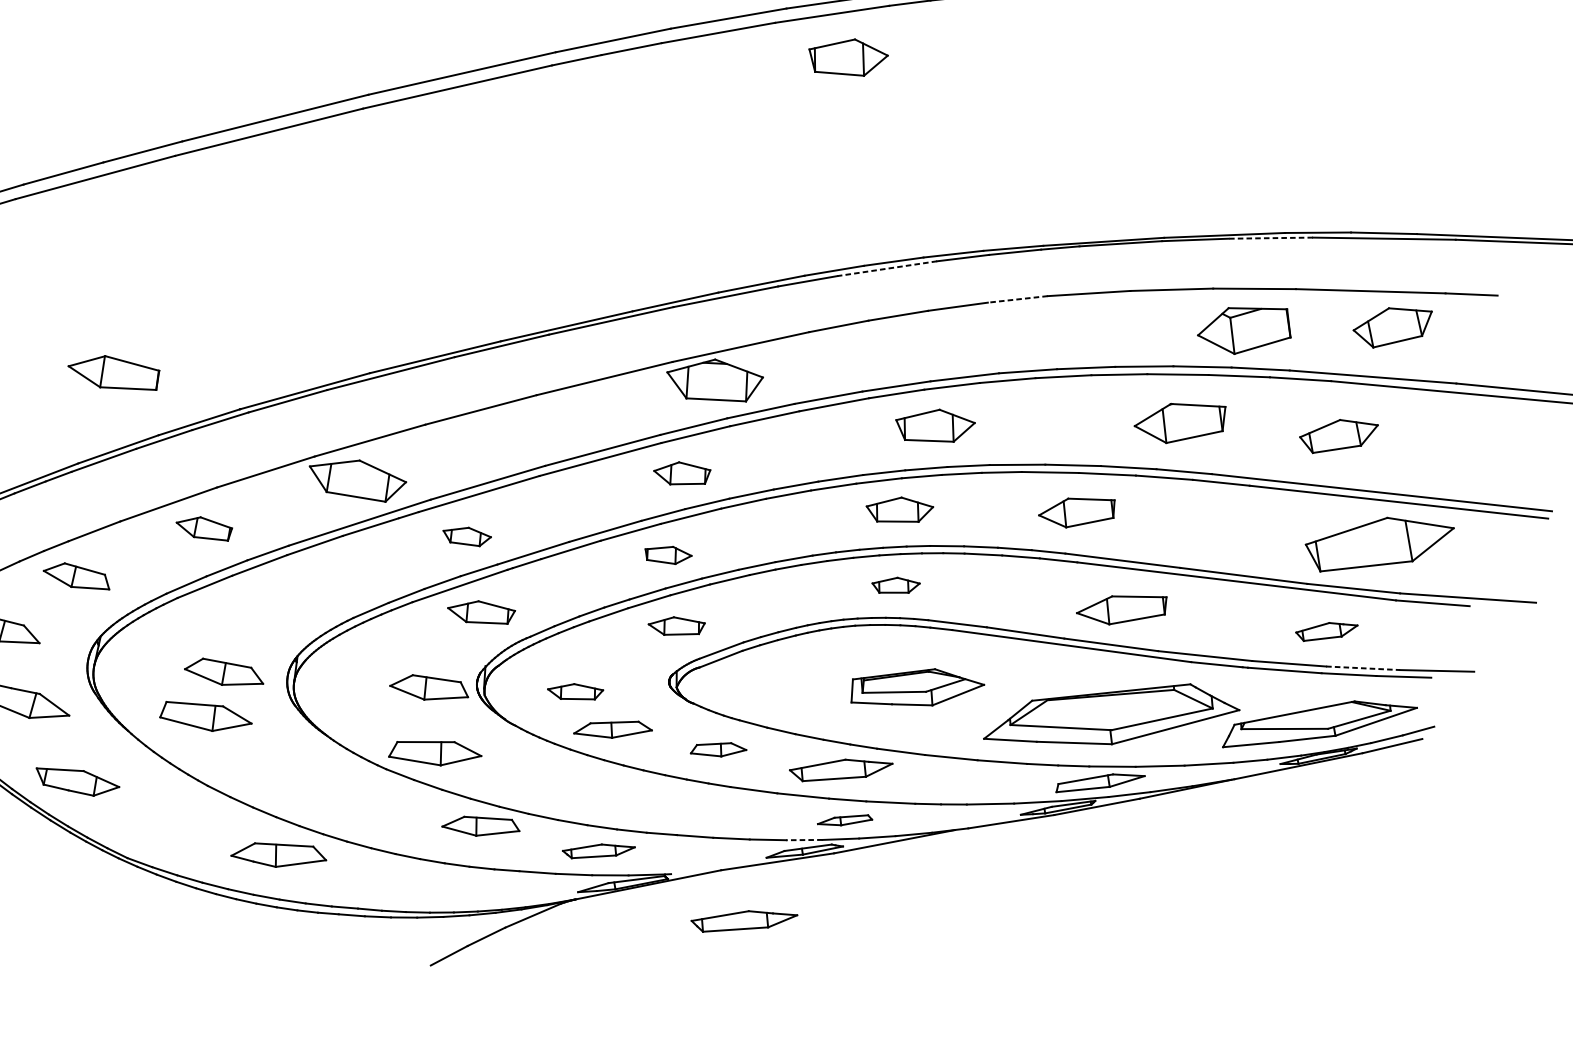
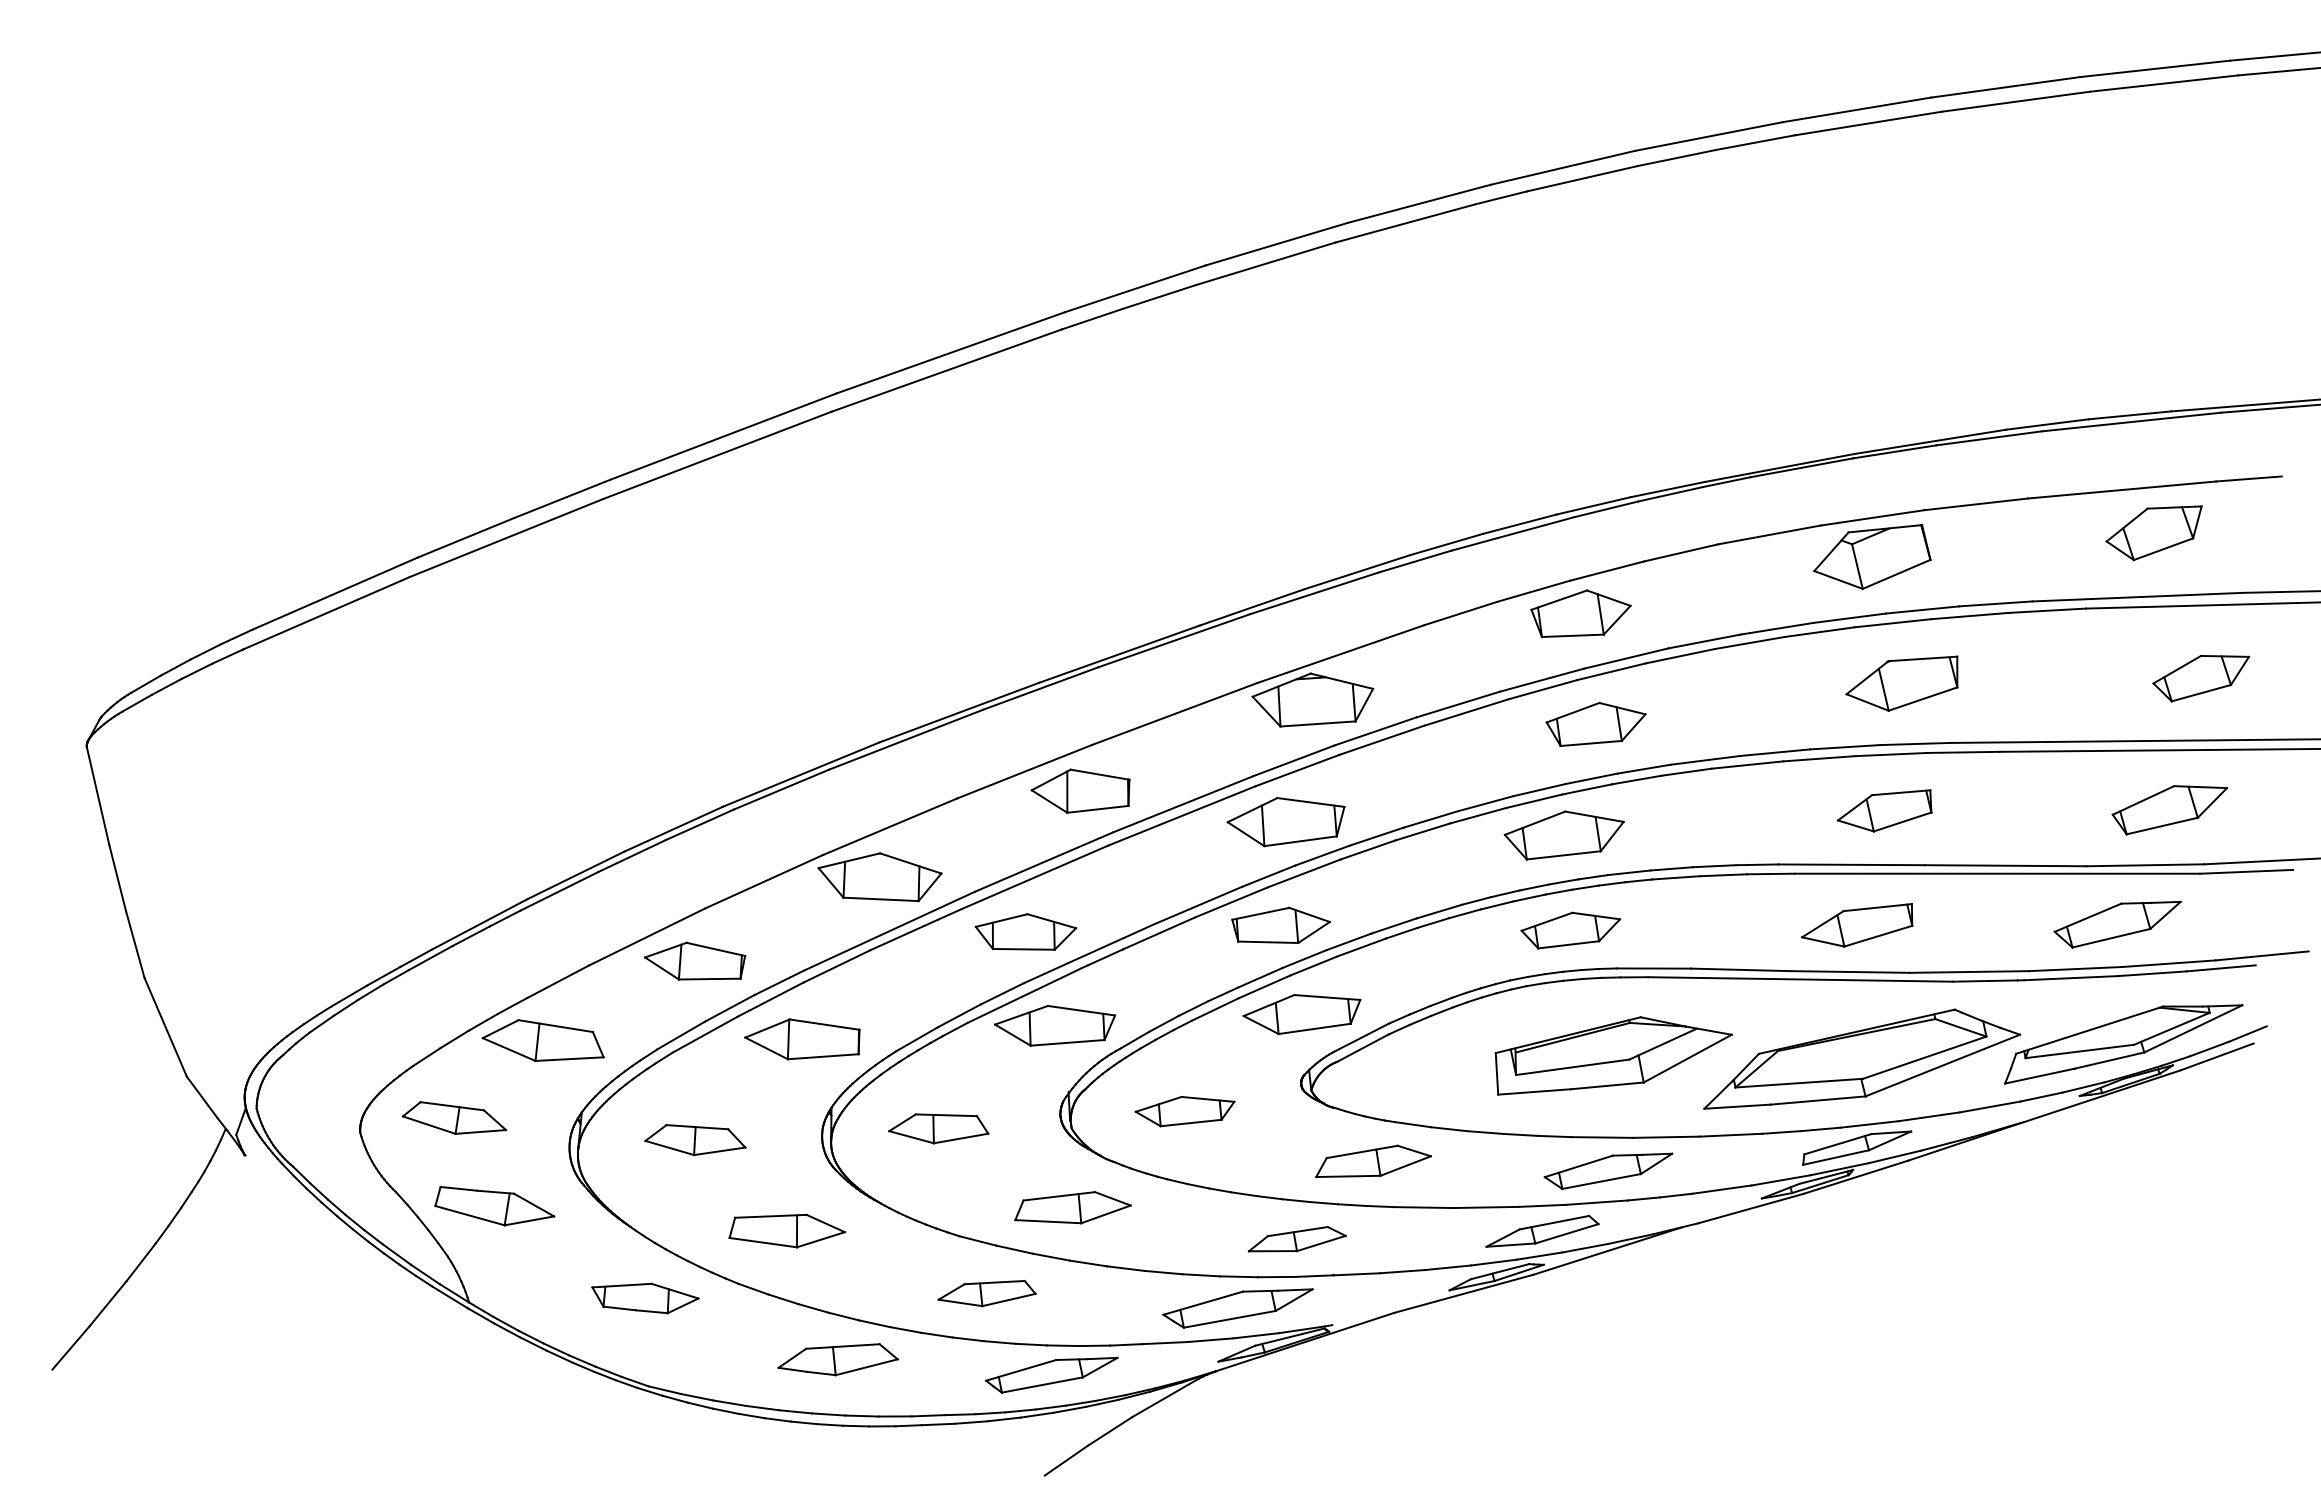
part: (847, 56) -> (1580, 613), moved
line: (1270, 238) -> (1988, 438), dashed -> solid
line: (887, 268) -> (1512, 533), dashed -> solid
line: (1017, 299) -> (1680, 553), dashed -> solid
part: (1245, 329) -> (1872, 556), moved
part: (113, 373) -> (802, 1039), moved
part: (523, 429) -> (1080, 790), added
part: (1337, 437) -> (2200, 678), moved
part: (681, 474) -> (1285, 822), size x1.67
part: (898, 510) -> (1563, 835), size x1.43
part: (1076, 511) -> (1884, 810), moved
part: (204, 527) -> (695, 960), size x1.43
part: (466, 535) -> (1025, 931), size x1.67
part: (1377, 547) -> (2169, 810), size x0.62
part: (667, 554) -> (1280, 924), size x1.67
part: (76, 576) -> (542, 1040), size x1.43
part: (895, 586) -> (1570, 930), size x1.67
part: (481, 612) -> (1055, 1025), size x1.43
part: (676, 626) -> (1301, 1014), size x1.67
part: (1326, 632) -> (2117, 924), size x1.67
line: (1362, 668) -> (2168, 963), dashed -> solid
part: (224, 673) -> (695, 1140), moved
part: (429, 688) -> (938, 1128), moved
part: (917, 688) -> (1613, 1055), size x1.43
part: (574, 692) -> (1184, 1111), size x1.43
part: (205, 716) -> (786, 1230), moved
part: (612, 728) -> (1296, 1239), moved
part: (718, 749) -> (1373, 1161), size x1.67
part: (435, 752) -> (1072, 1207), moved
part: (840, 770) -> (1608, 1170), moved
part: (77, 782) -> (645, 1298), moved
part: (845, 819) -> (1542, 1230), size x1.67
part: (480, 826) -> (986, 1293), moved
line: (803, 839) -> (1493, 1262), dashed -> solid
part: (598, 852) -> (1237, 1308), size x1.67
part: (743, 922) -> (1051, 1374), moved

